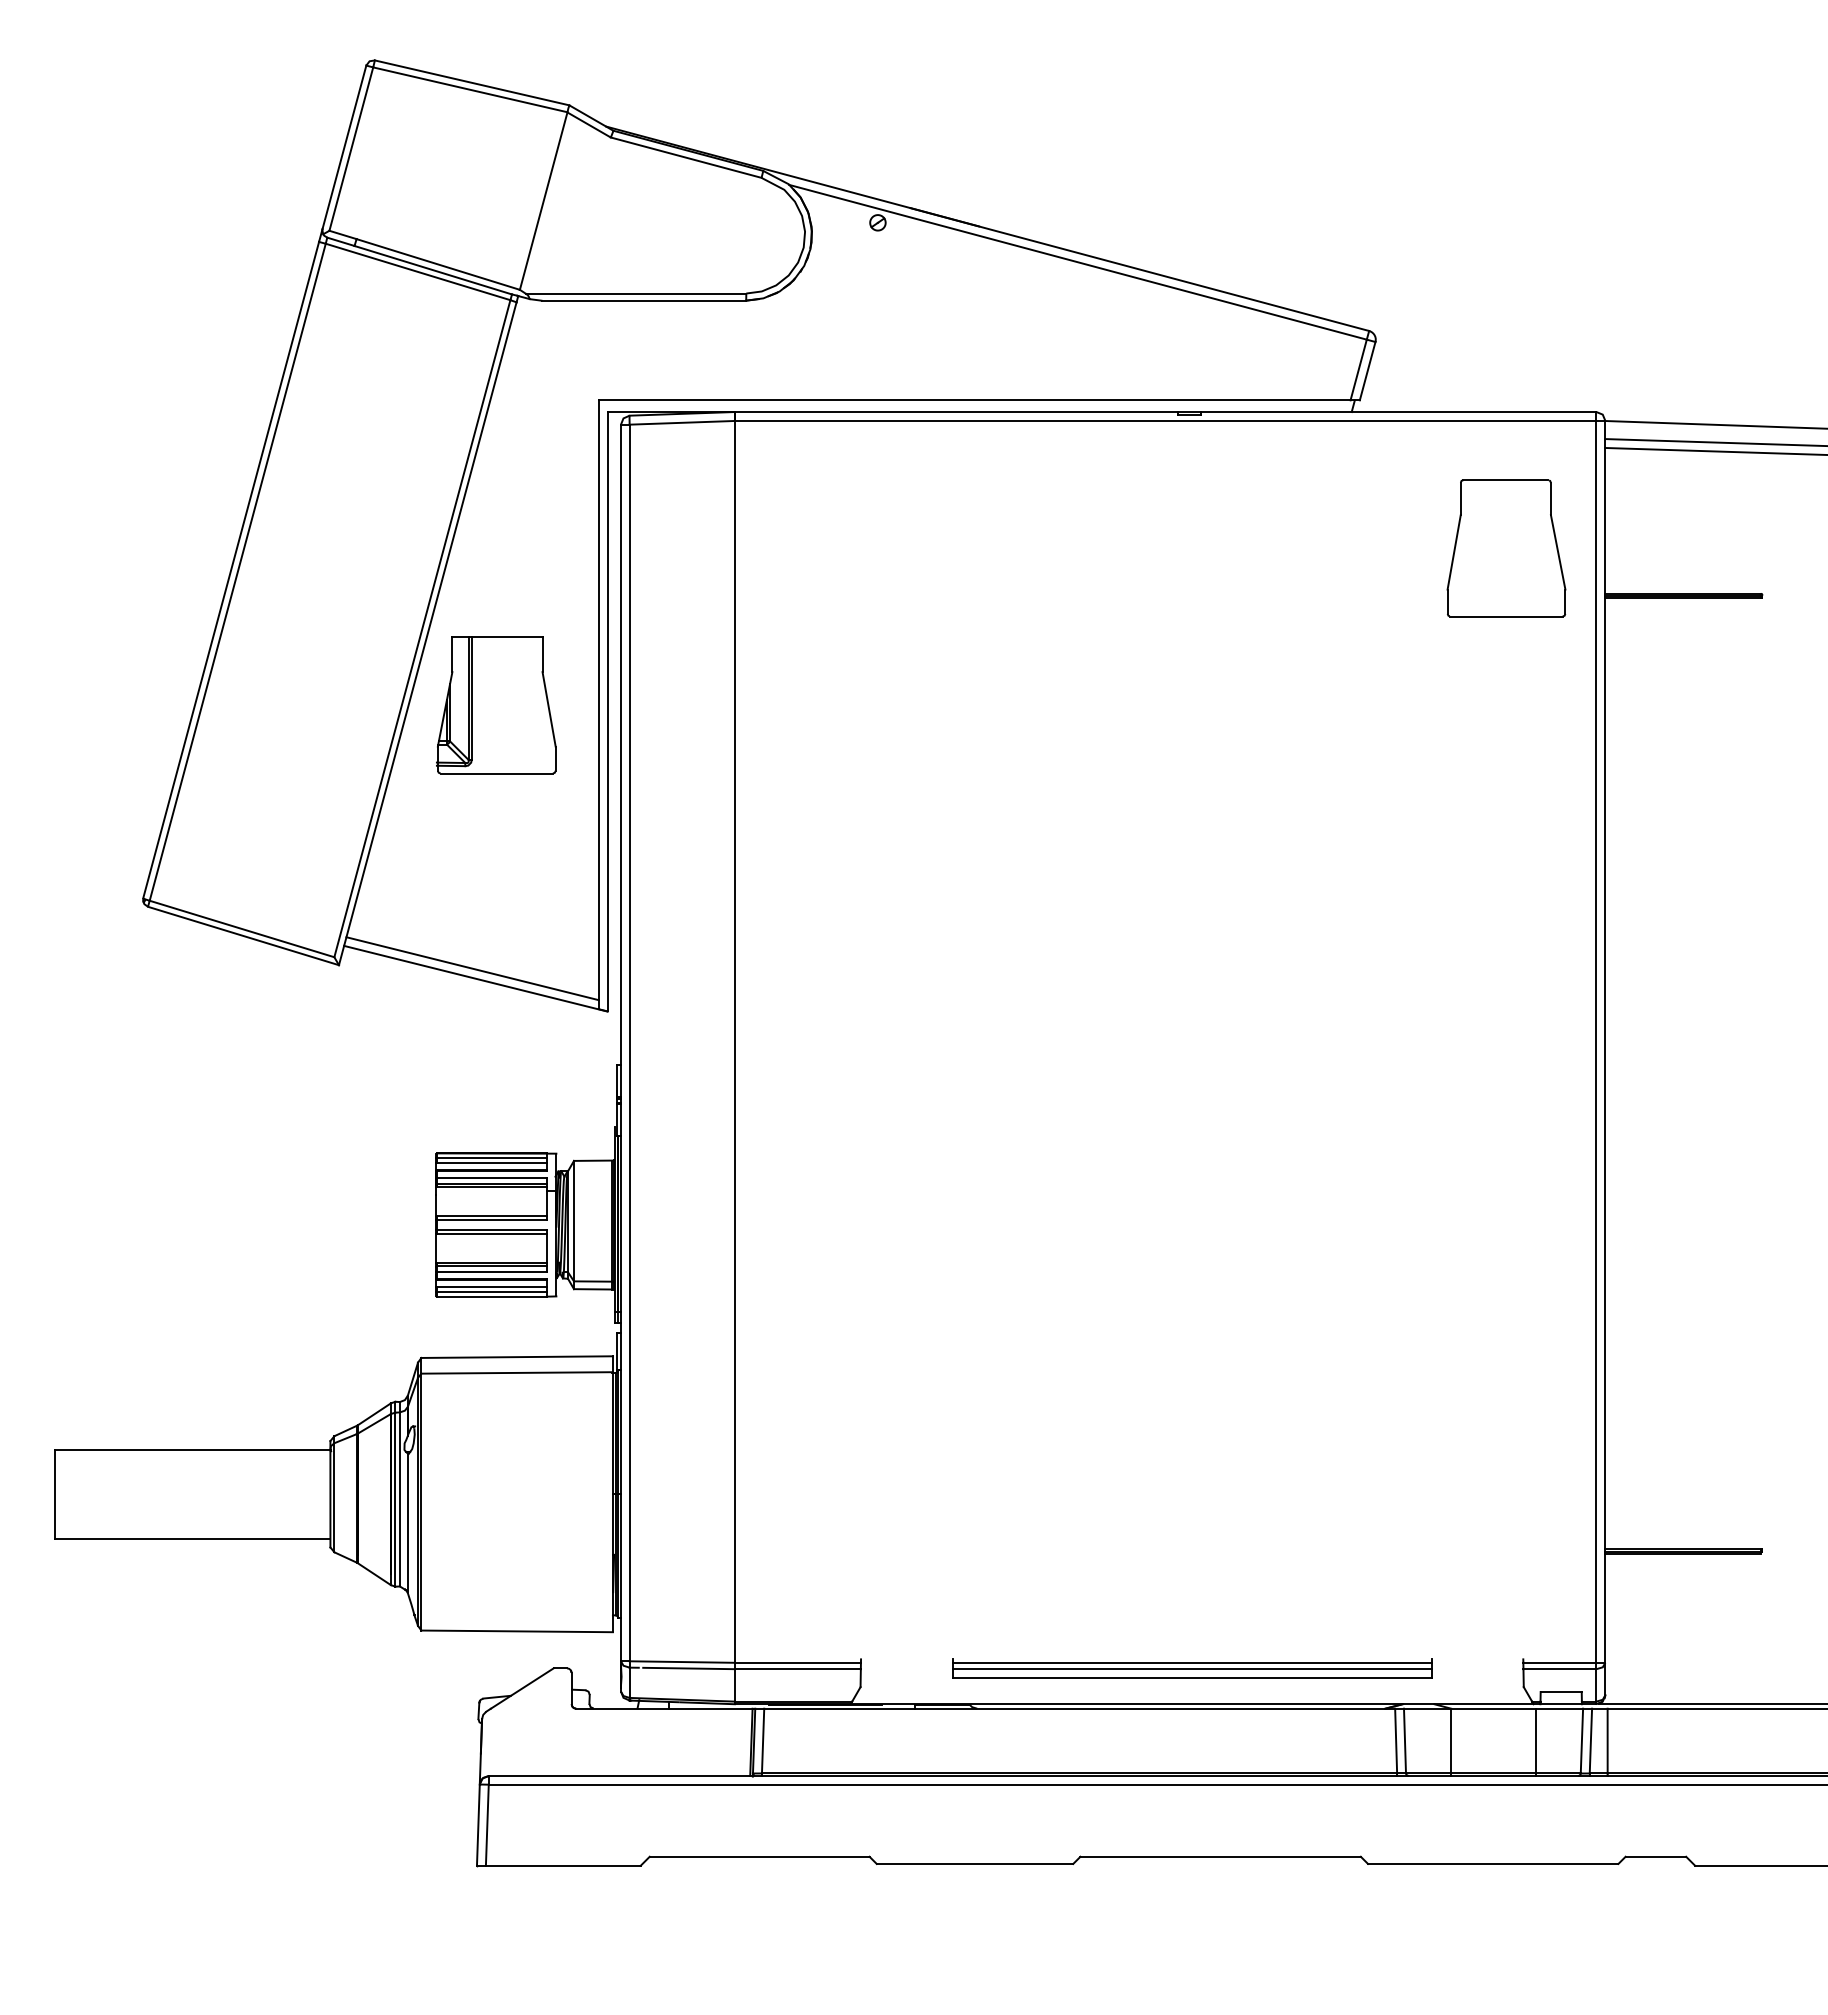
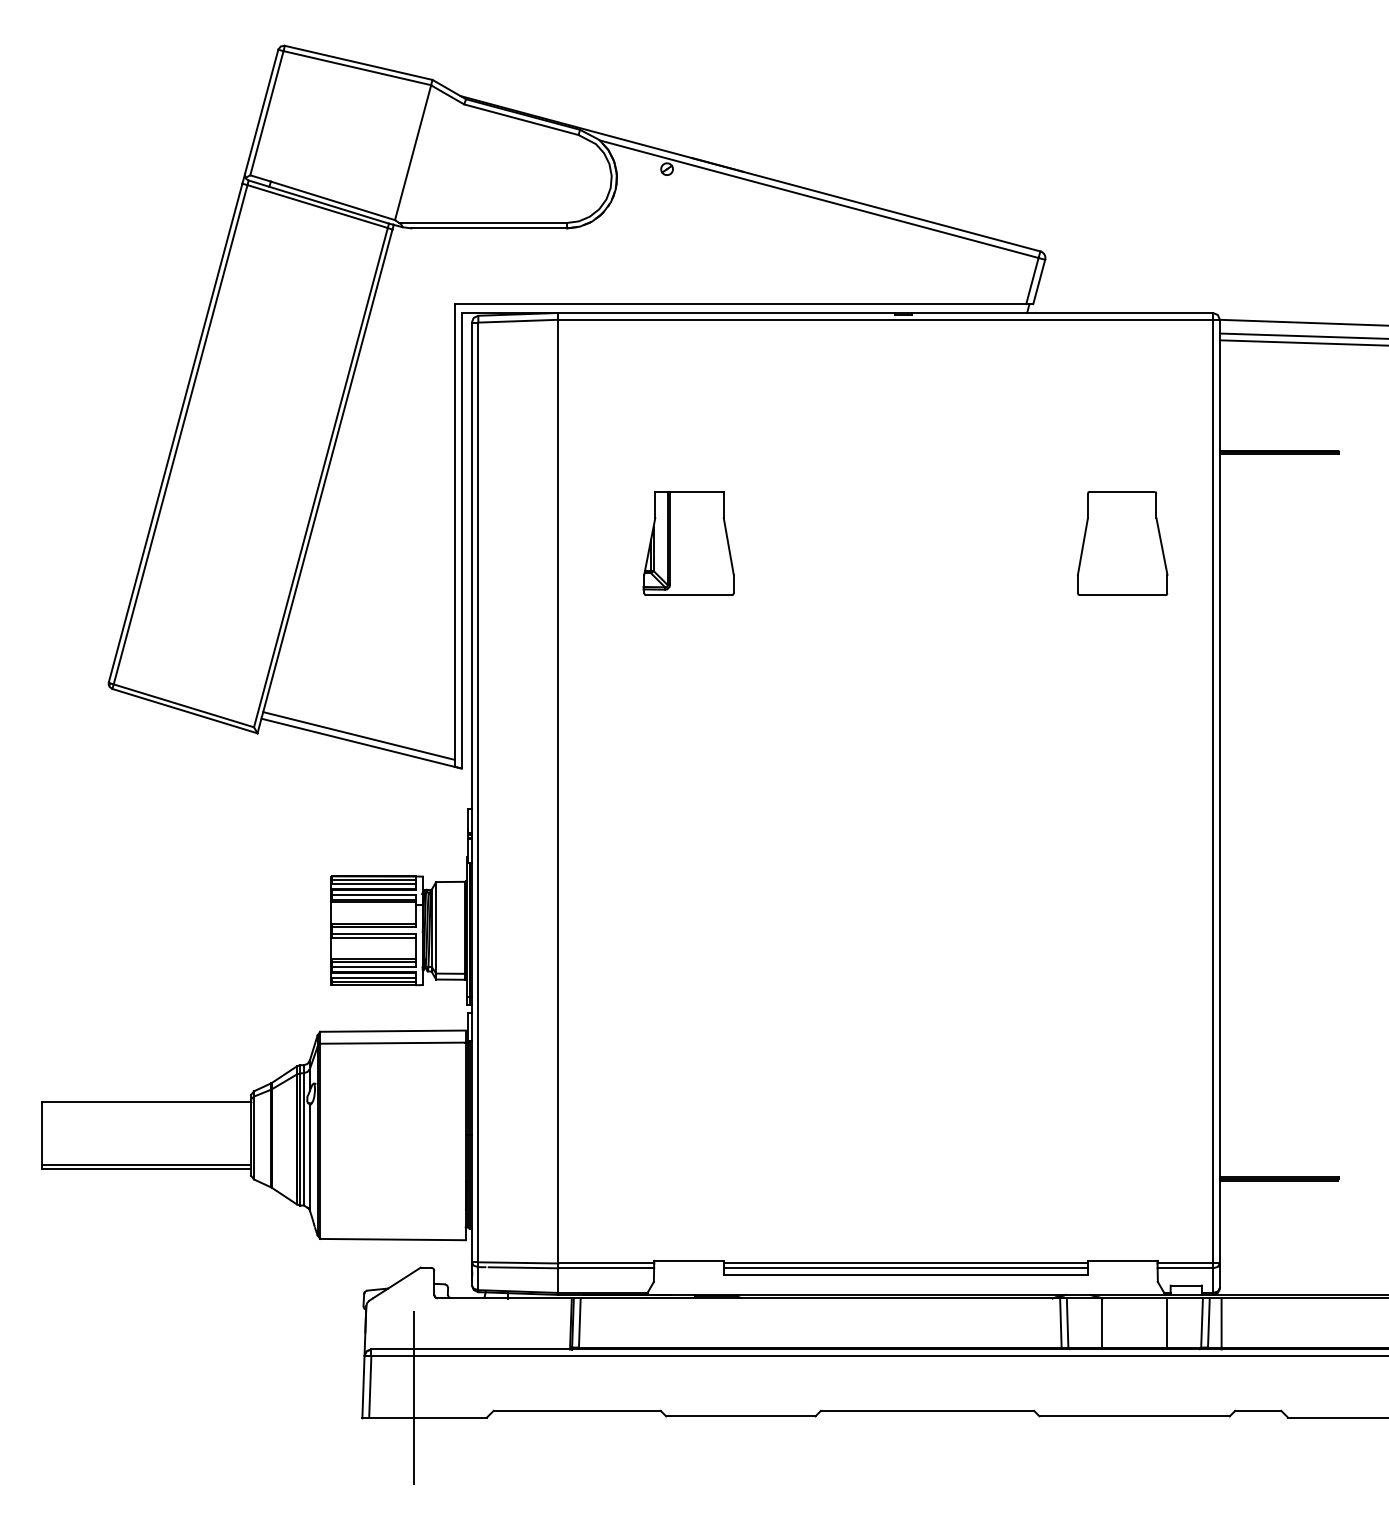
part: (1506, 548) -> (1122, 543), moved
part: (496, 705) -> (688, 543), moved
line: (192, 1533) -> (146, 1165), added
line: (906, 1659) -> (688, 1260), added
line: (1477, 1659) -> (1122, 1260), added
line: (544, 1839) -> (413, 1397), added

